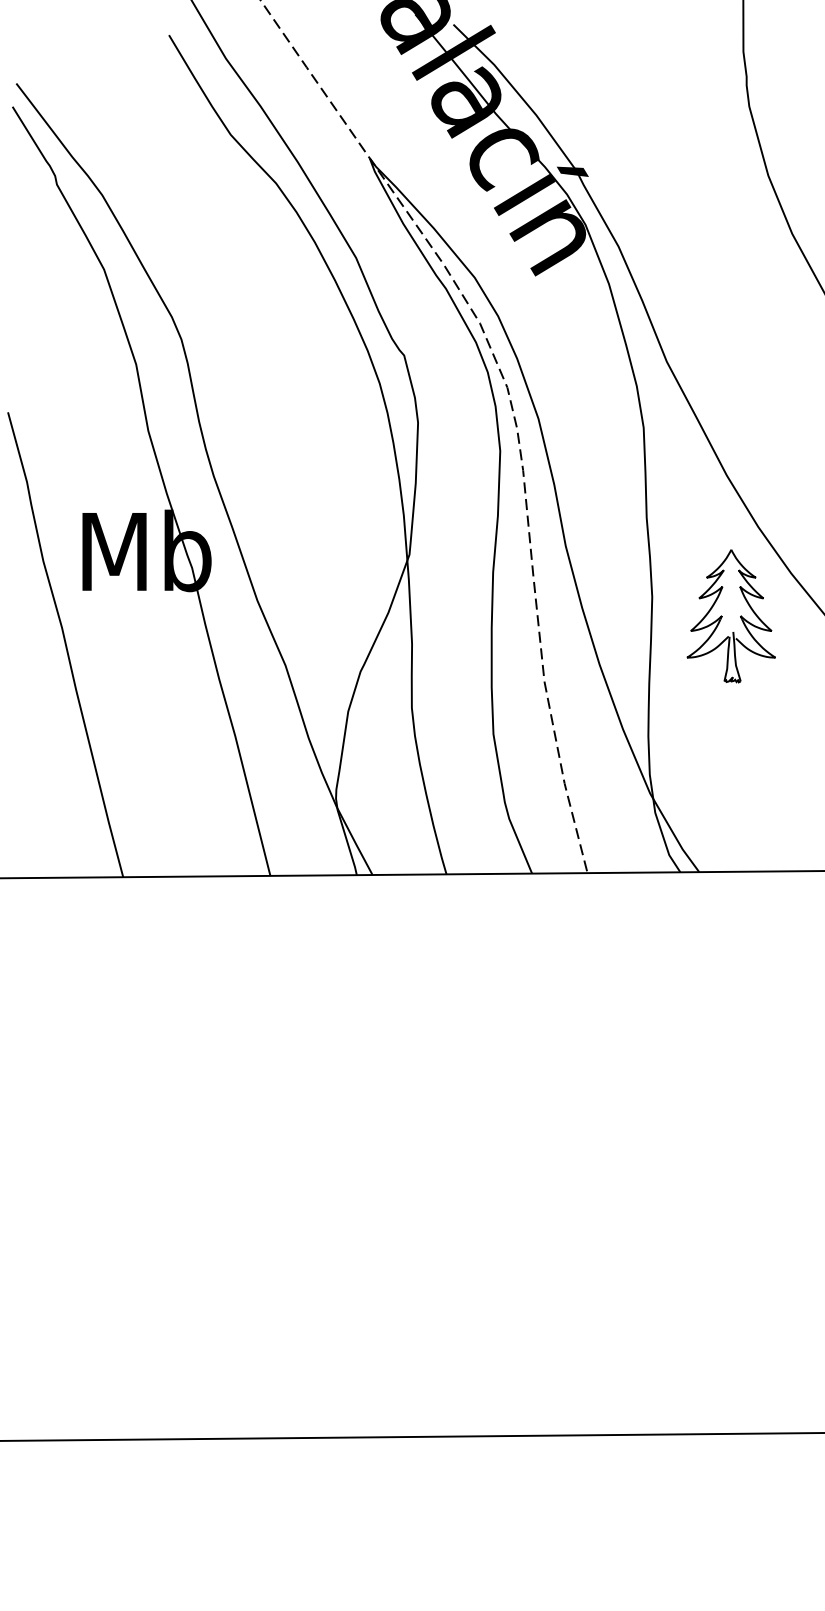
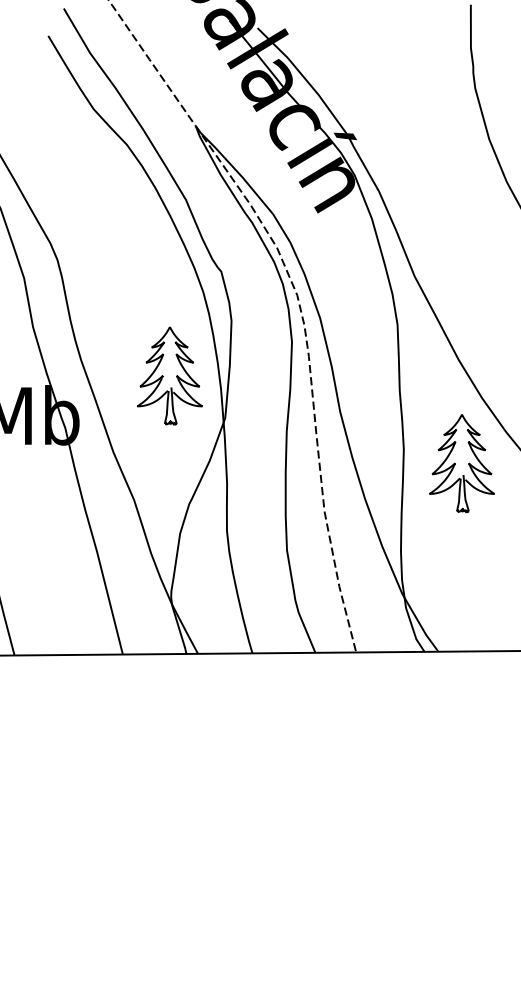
part: (333, 497) -> (169, 376), added

